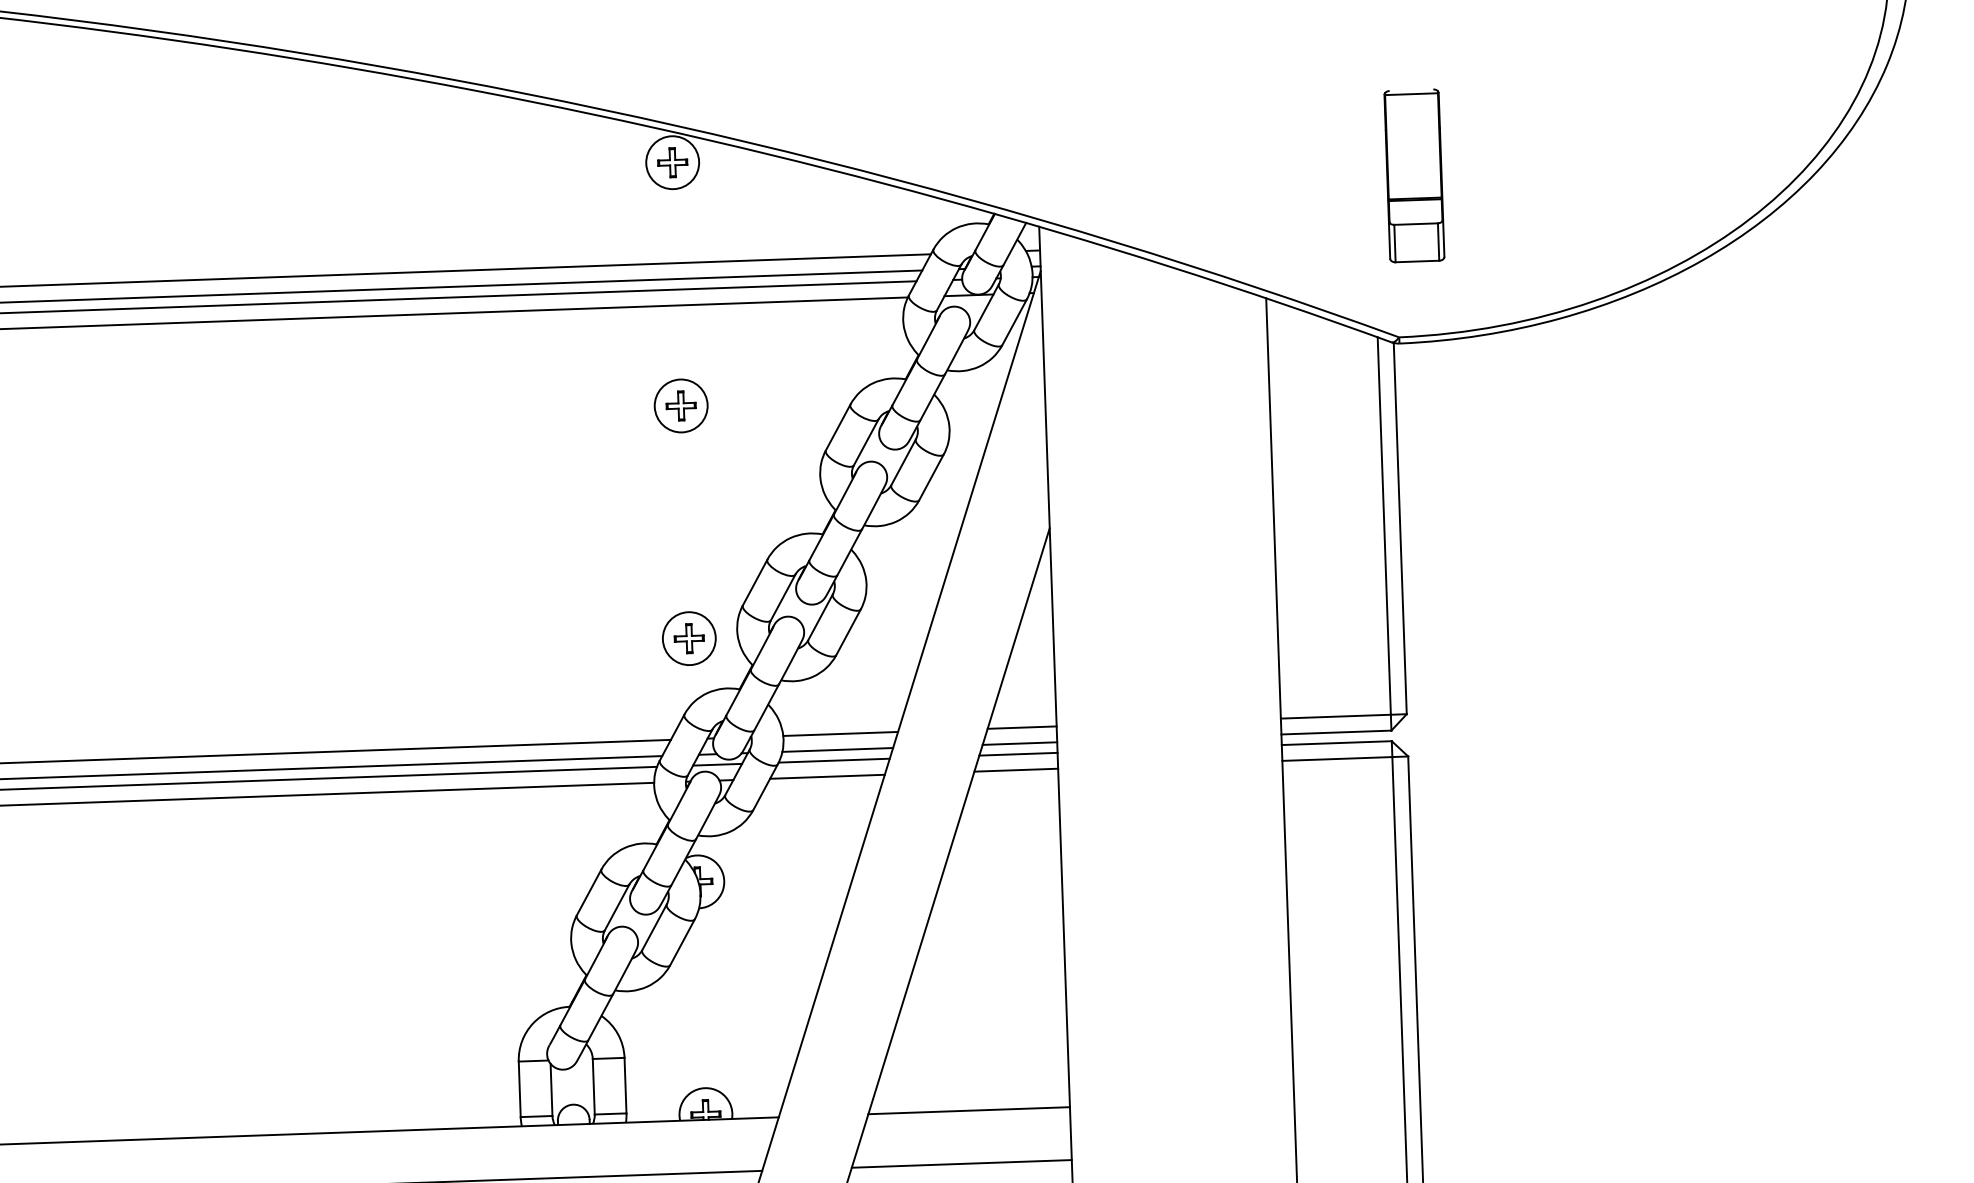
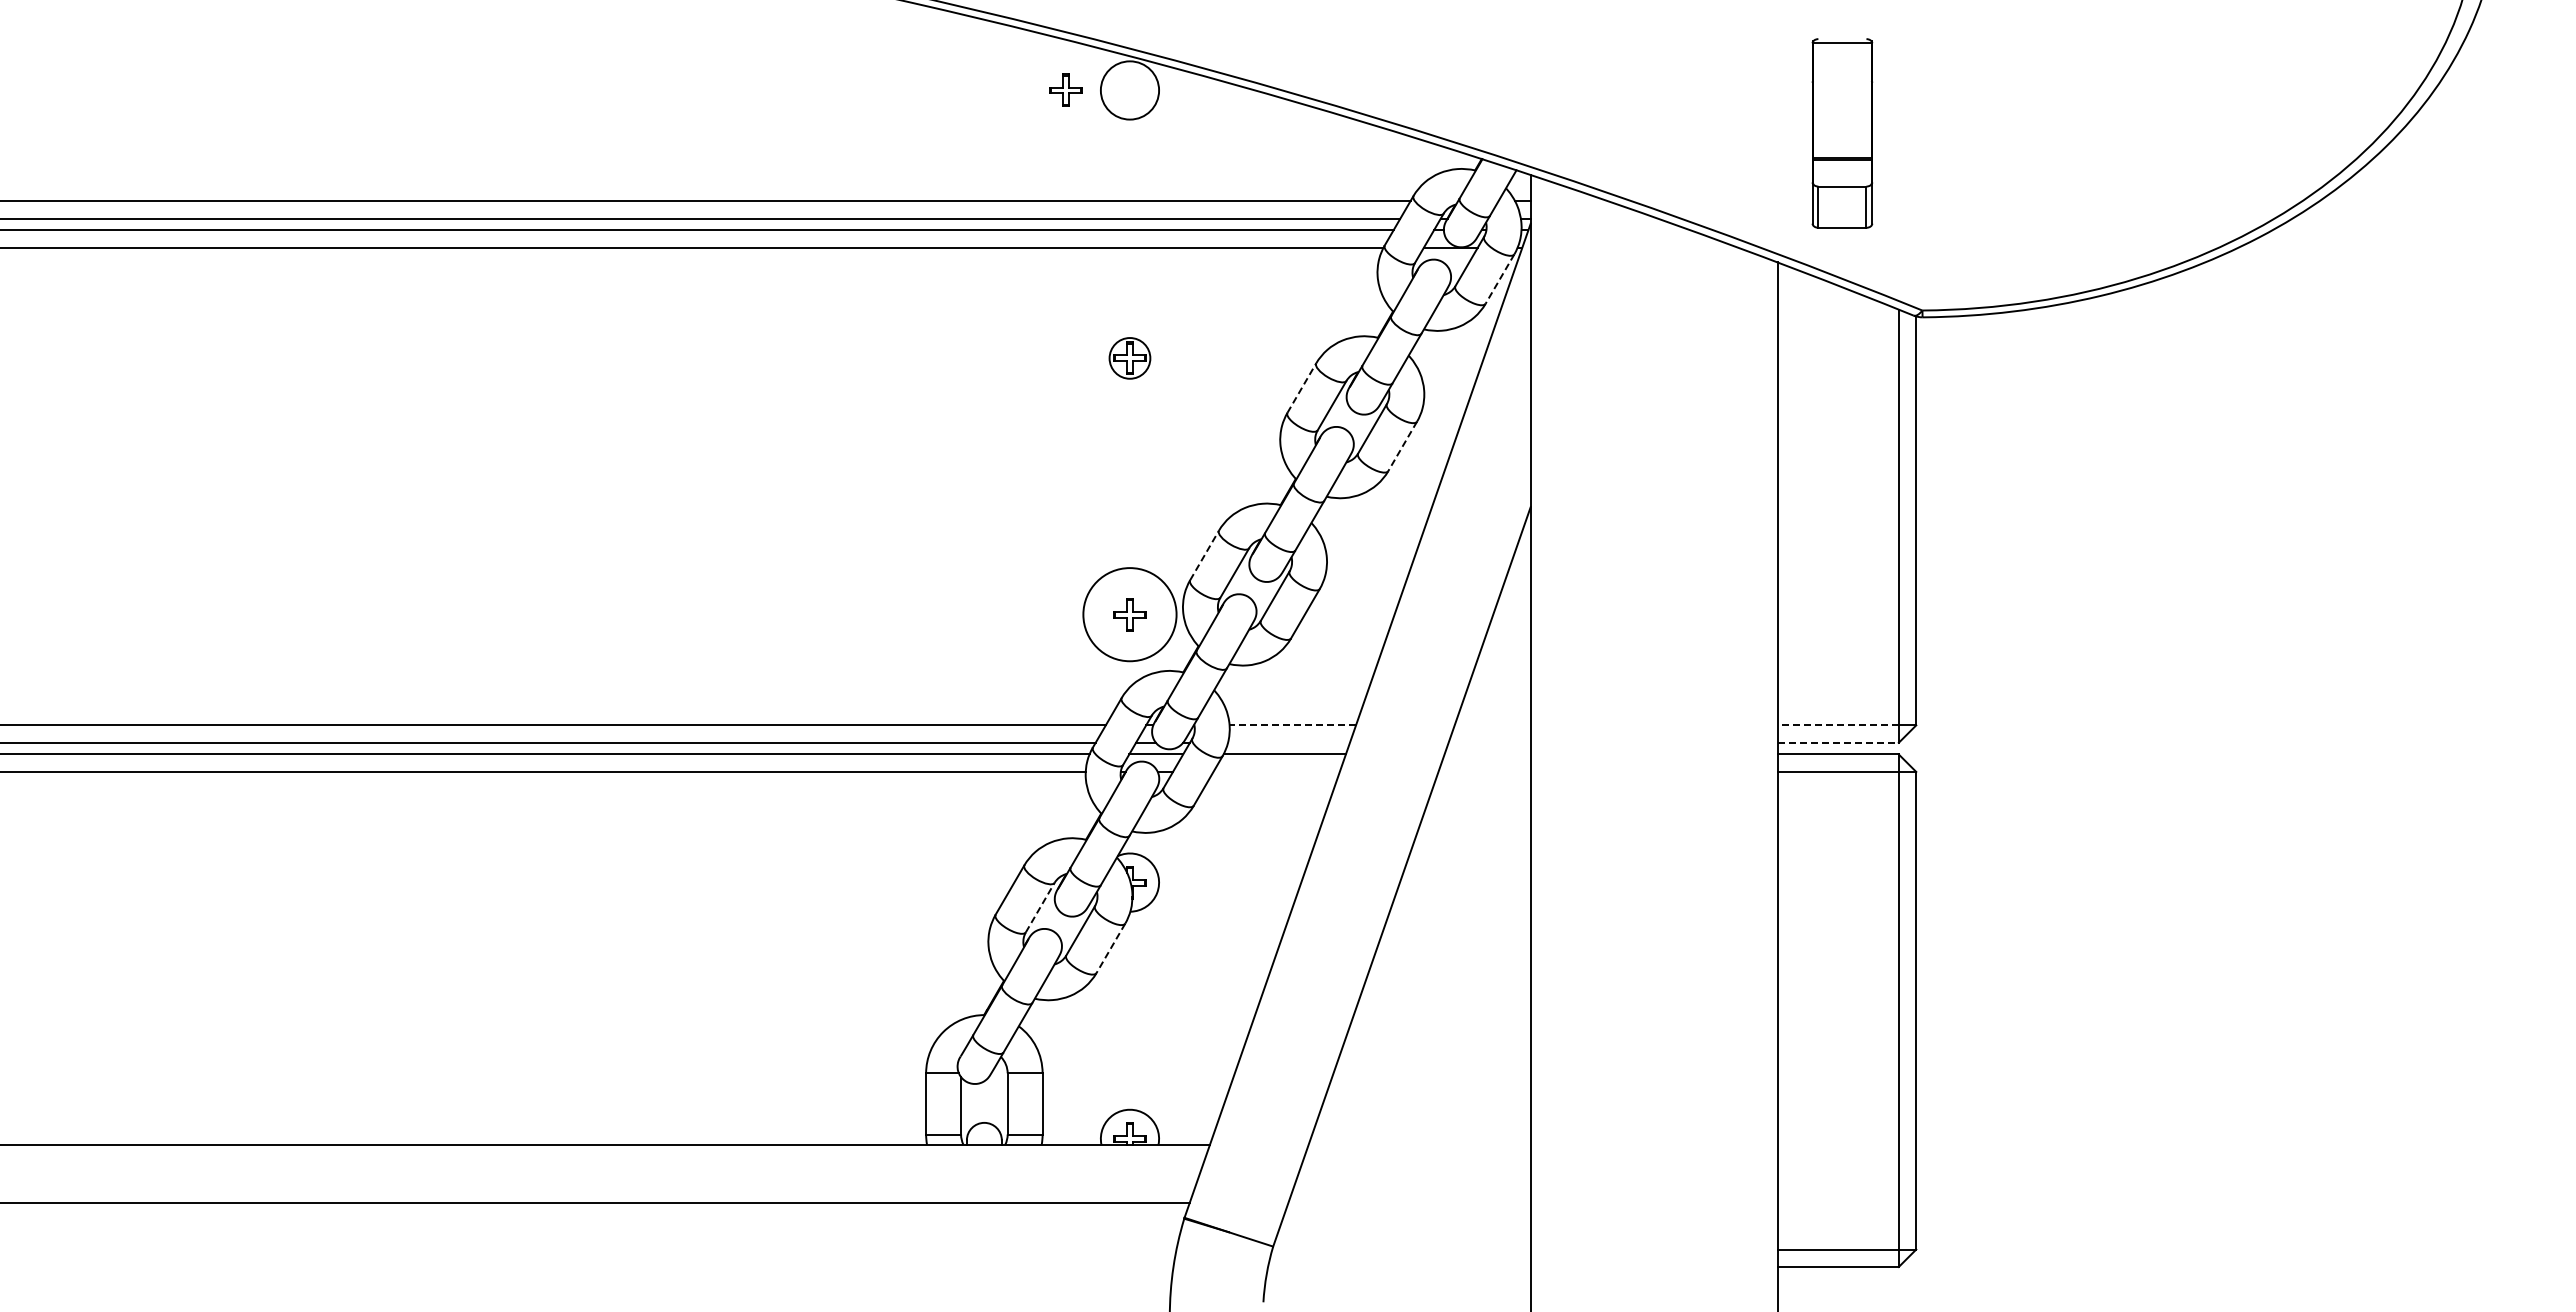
part: (672, 161) -> (1065, 89), moved
part: (1414, 175) -> (1842, 133), moved
line: (1015, 322) -> (1500, 279), solid -> dashed
circle: (680, 406) -> (1129, 358), size x0.7
line: (837, 427) -> (1301, 388), solid -> dashed
line: (931, 477) -> (1402, 446), solid -> dashed
line: (755, 582) -> (1204, 555), solid -> dashed
circle: (688, 638) -> (1129, 614), size x1.6
line: (1336, 716) -> (1838, 725), solid -> dashed
line: (1021, 727) -> (1492, 725), removed
line: (1336, 732) -> (1838, 742), solid -> dashed
line: (840, 734) -> (1292, 725), solid -> dashed
line: (1019, 743) -> (1489, 742), removed
line: (837, 749) -> (1288, 742), removed
line: (1018, 754) -> (1487, 754), removed
line: (1016, 769) -> (1484, 771), removed
line: (827, 776) -> (1276, 771), removed
line: (617, 907) -> (1040, 907), solid -> dashed
line: (682, 942) -> (1110, 948), solid -> dashed
line: (968, 1110) -> (1419, 1144), removed
line: (961, 1163) -> (1409, 1202), removed

